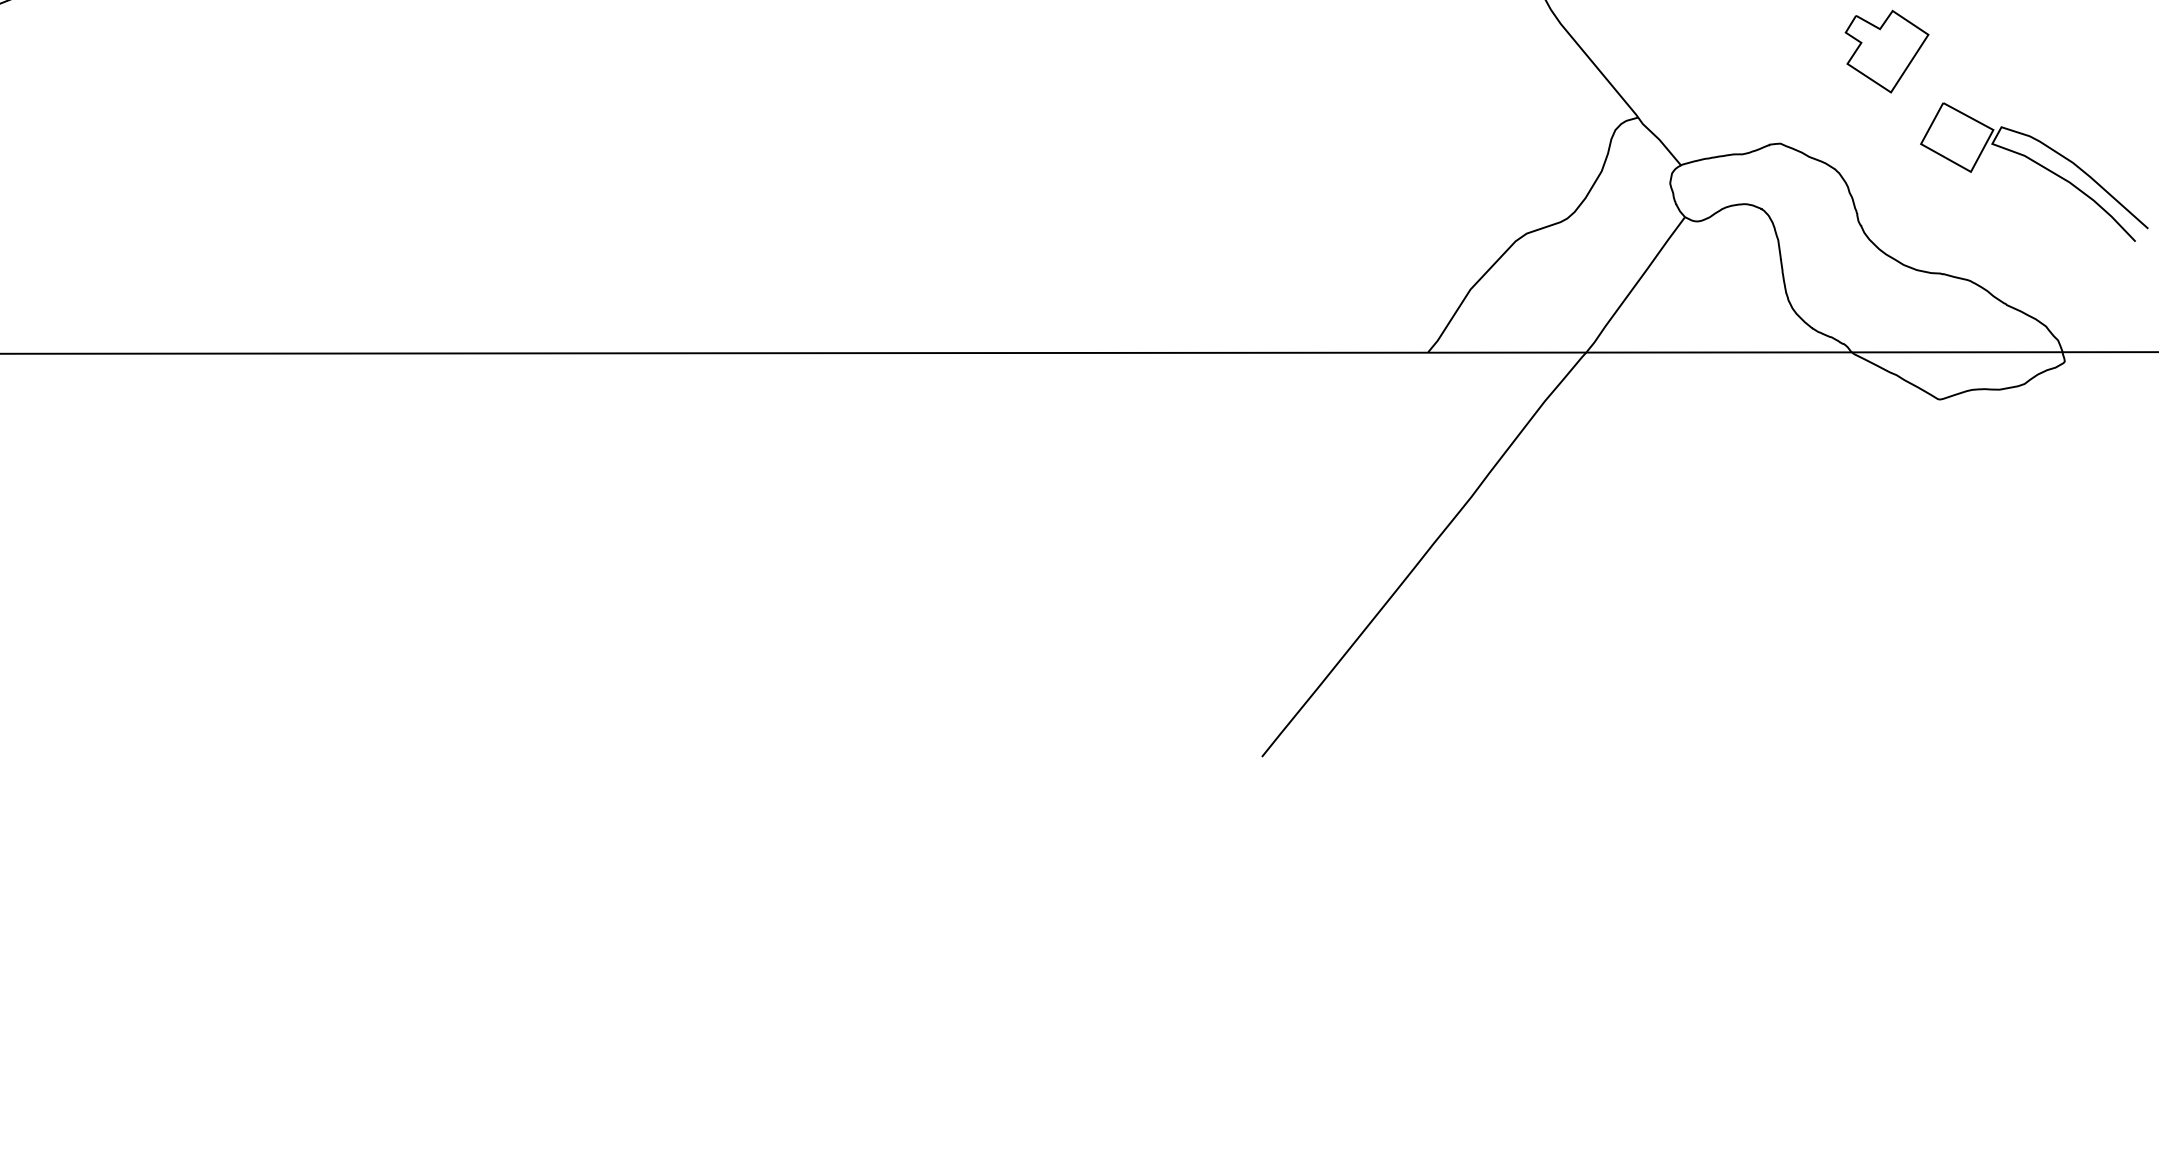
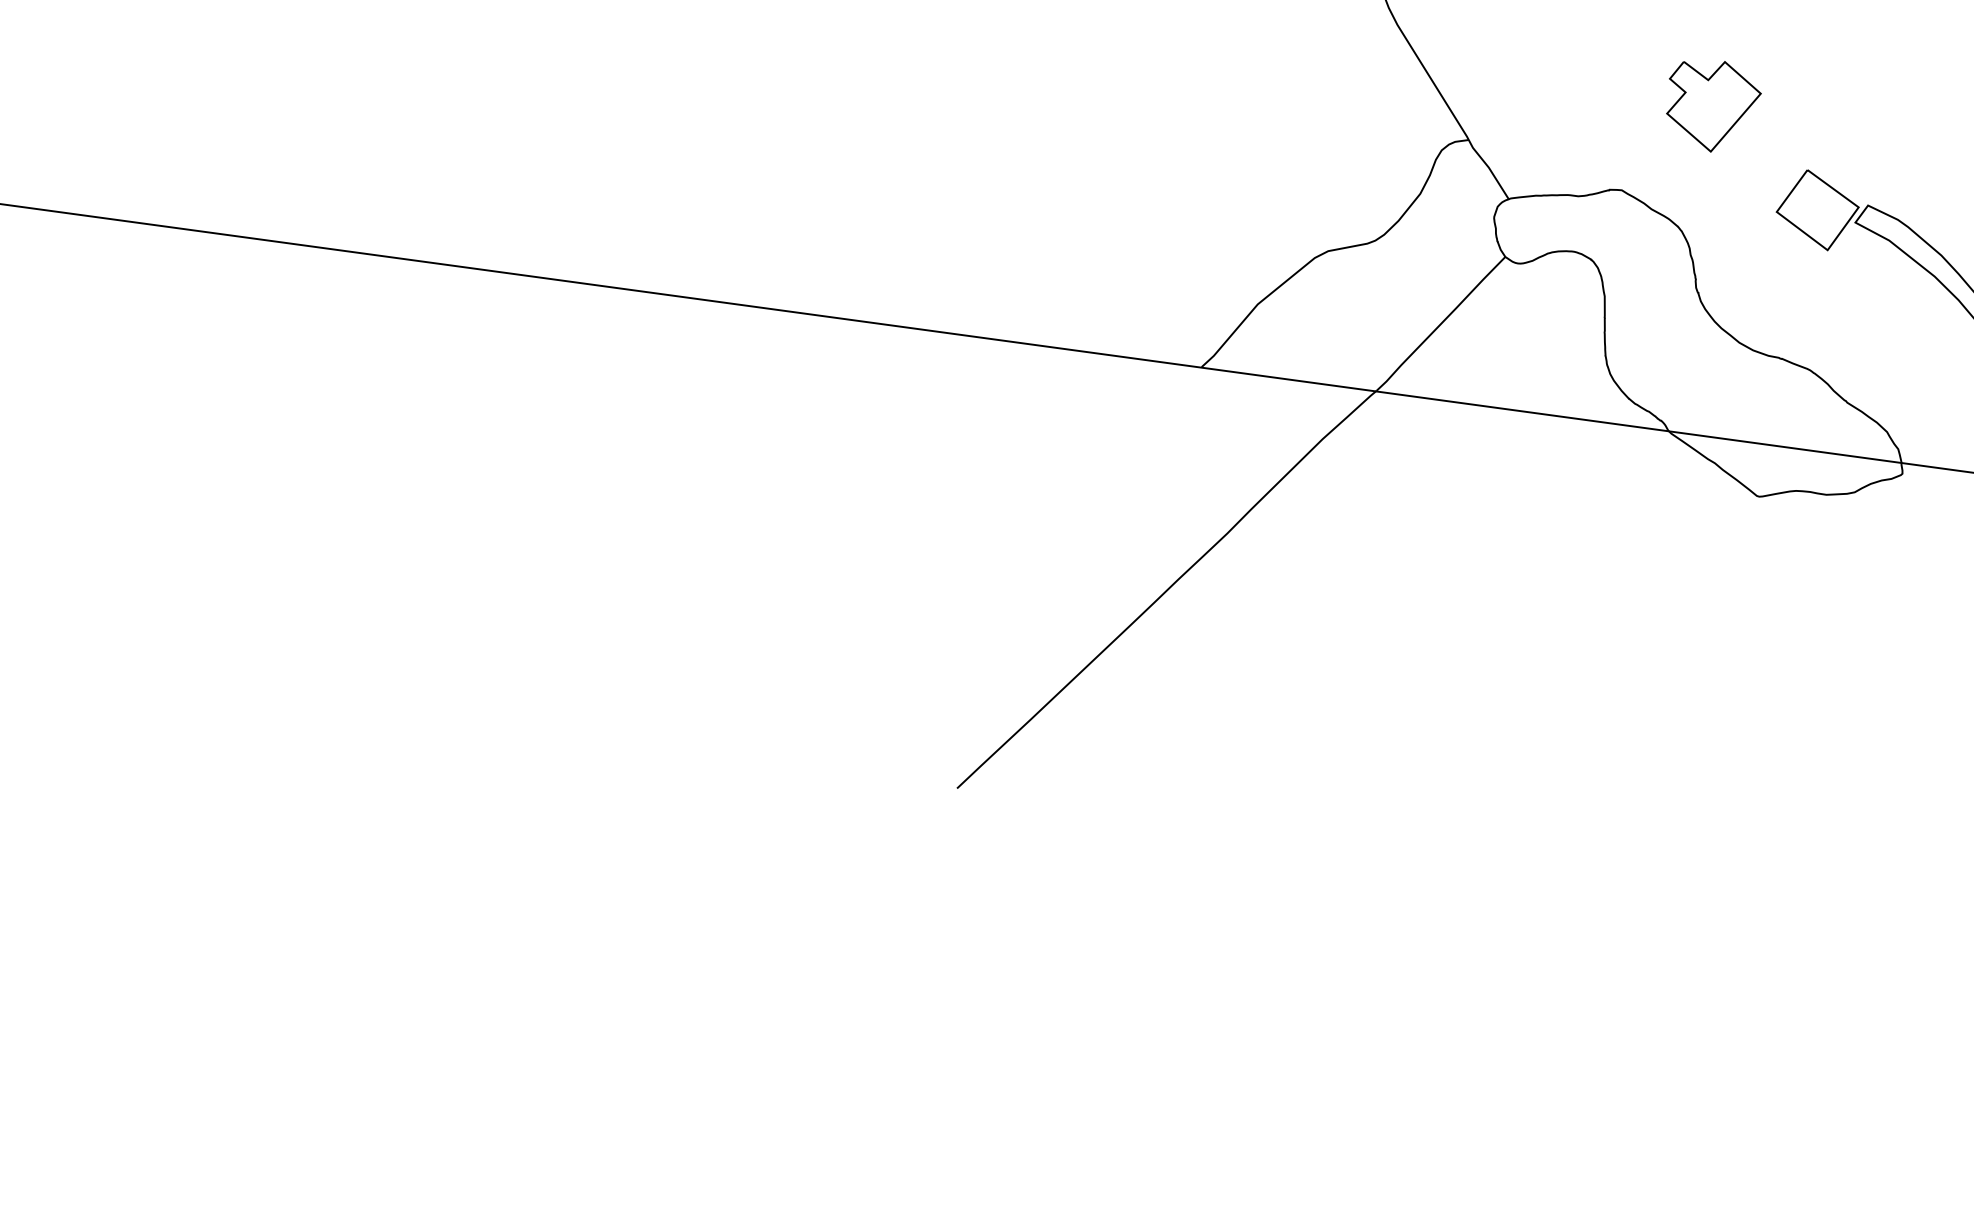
part: (1886, 51) -> (1712, 105), moved

